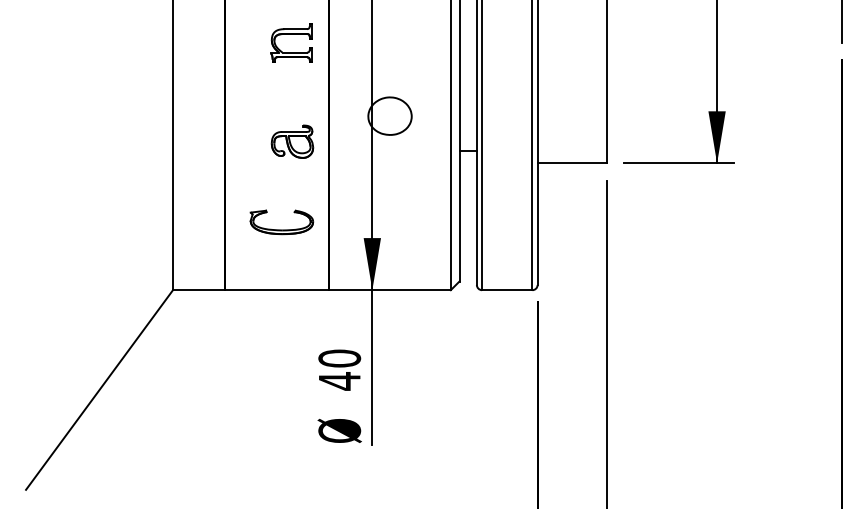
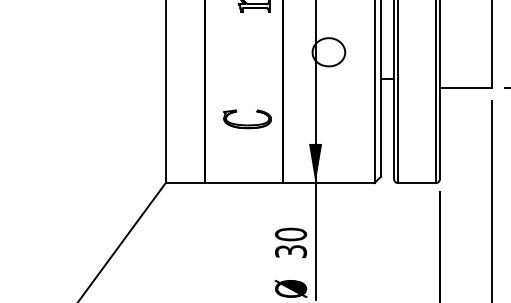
part: (292, 141) -> (255, 71), removed
part: (281, 229) -> (247, 124), moved
text: (339, 381) -> (290, 251), 40 -> 30

